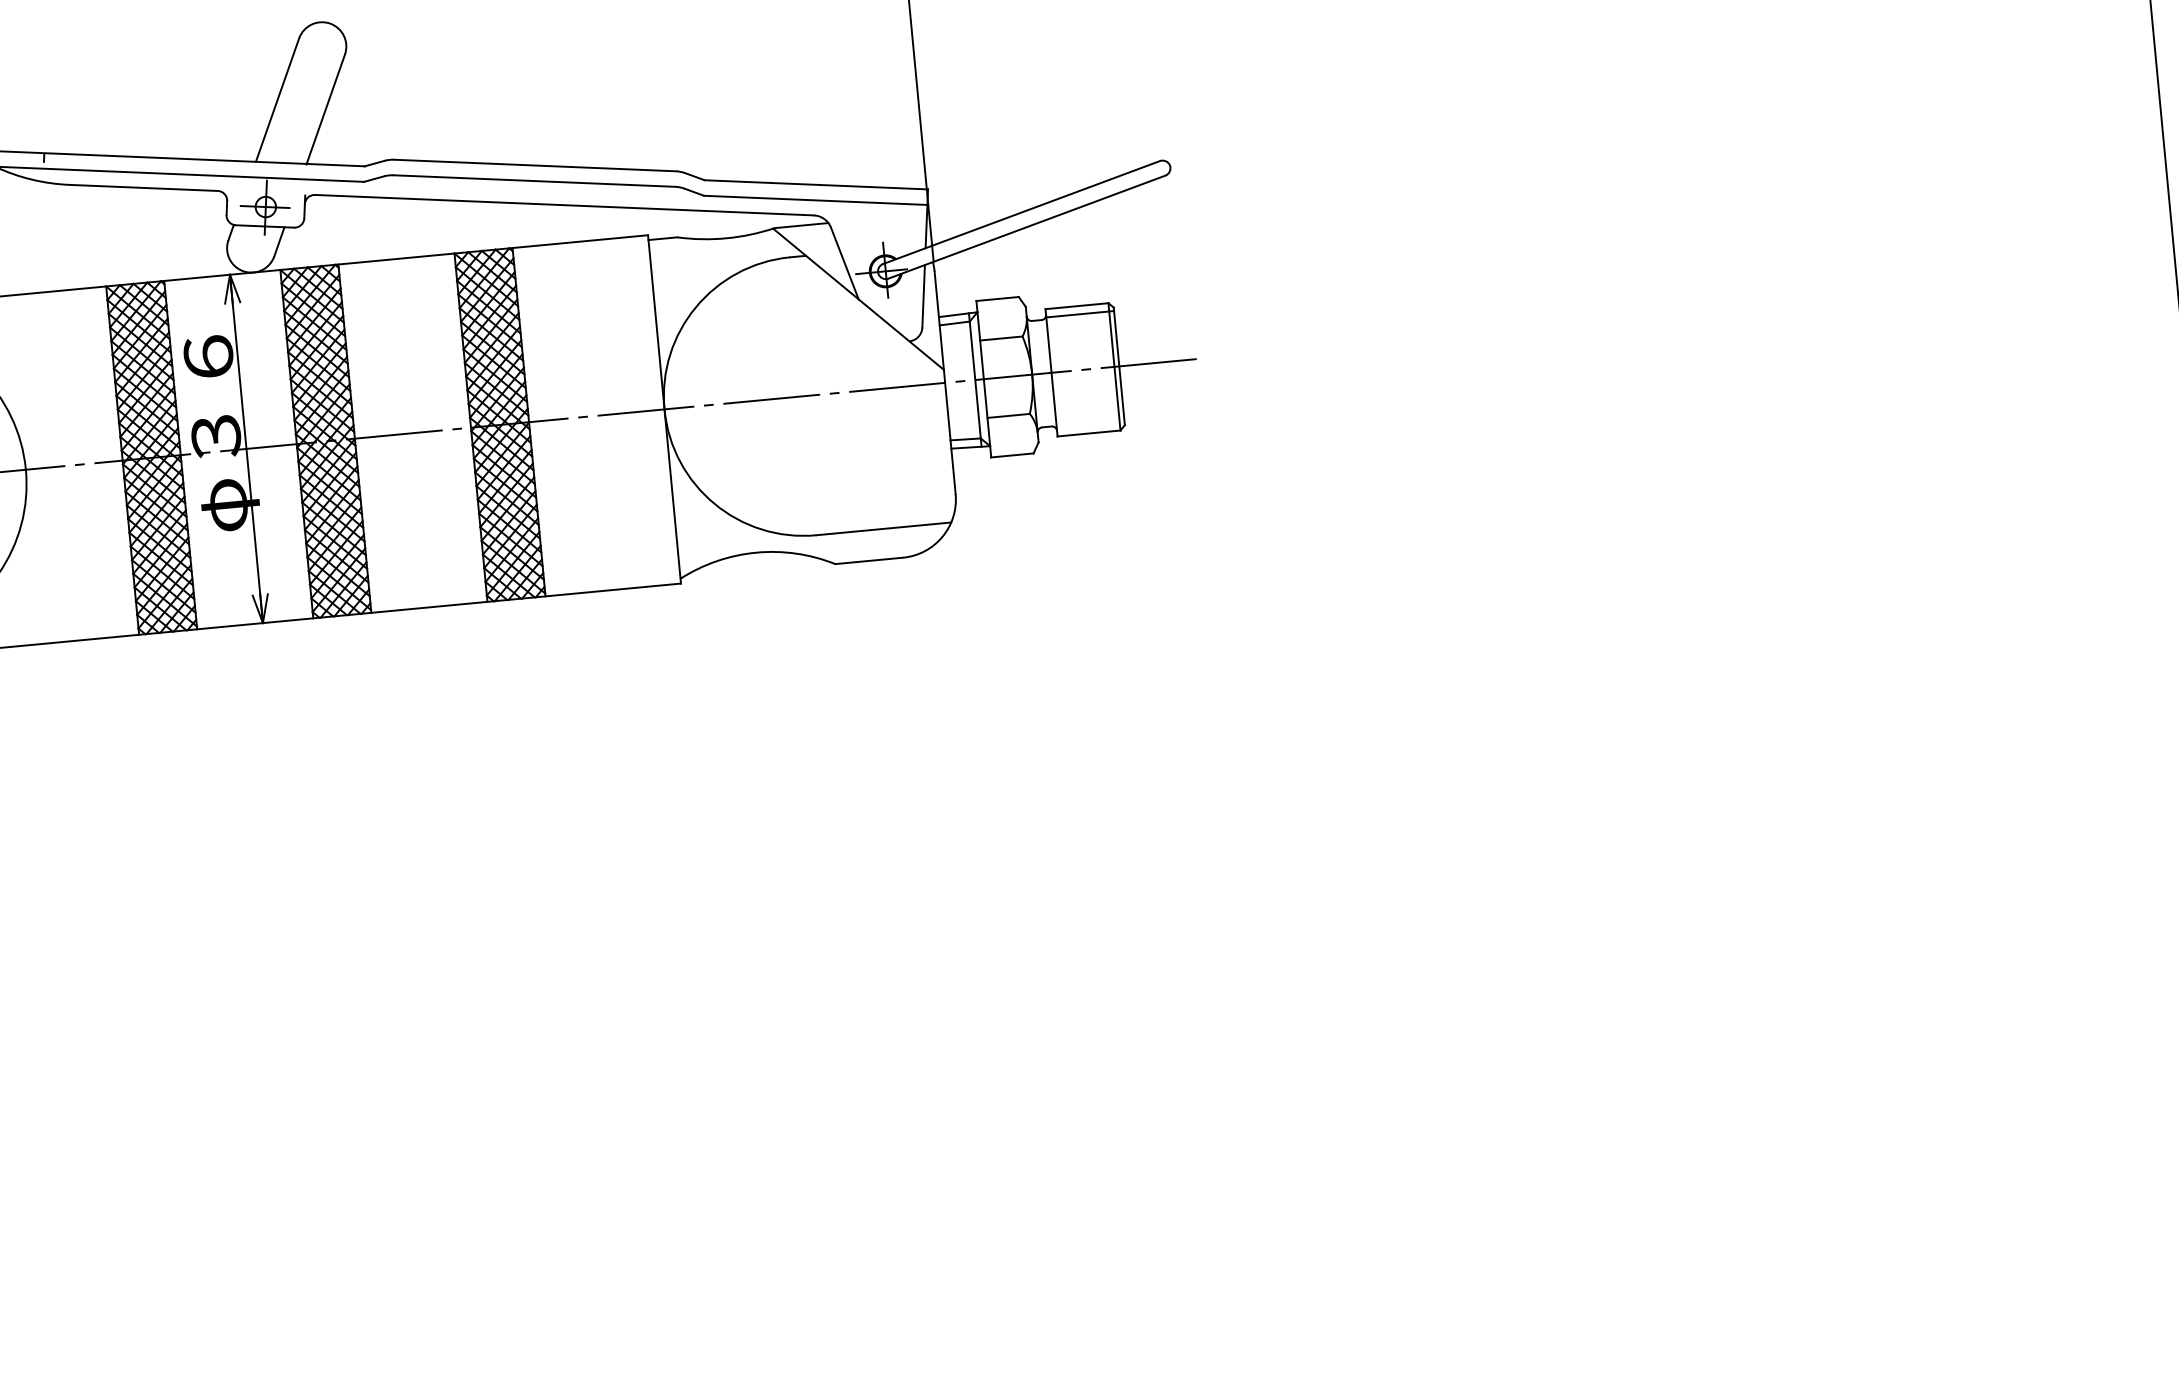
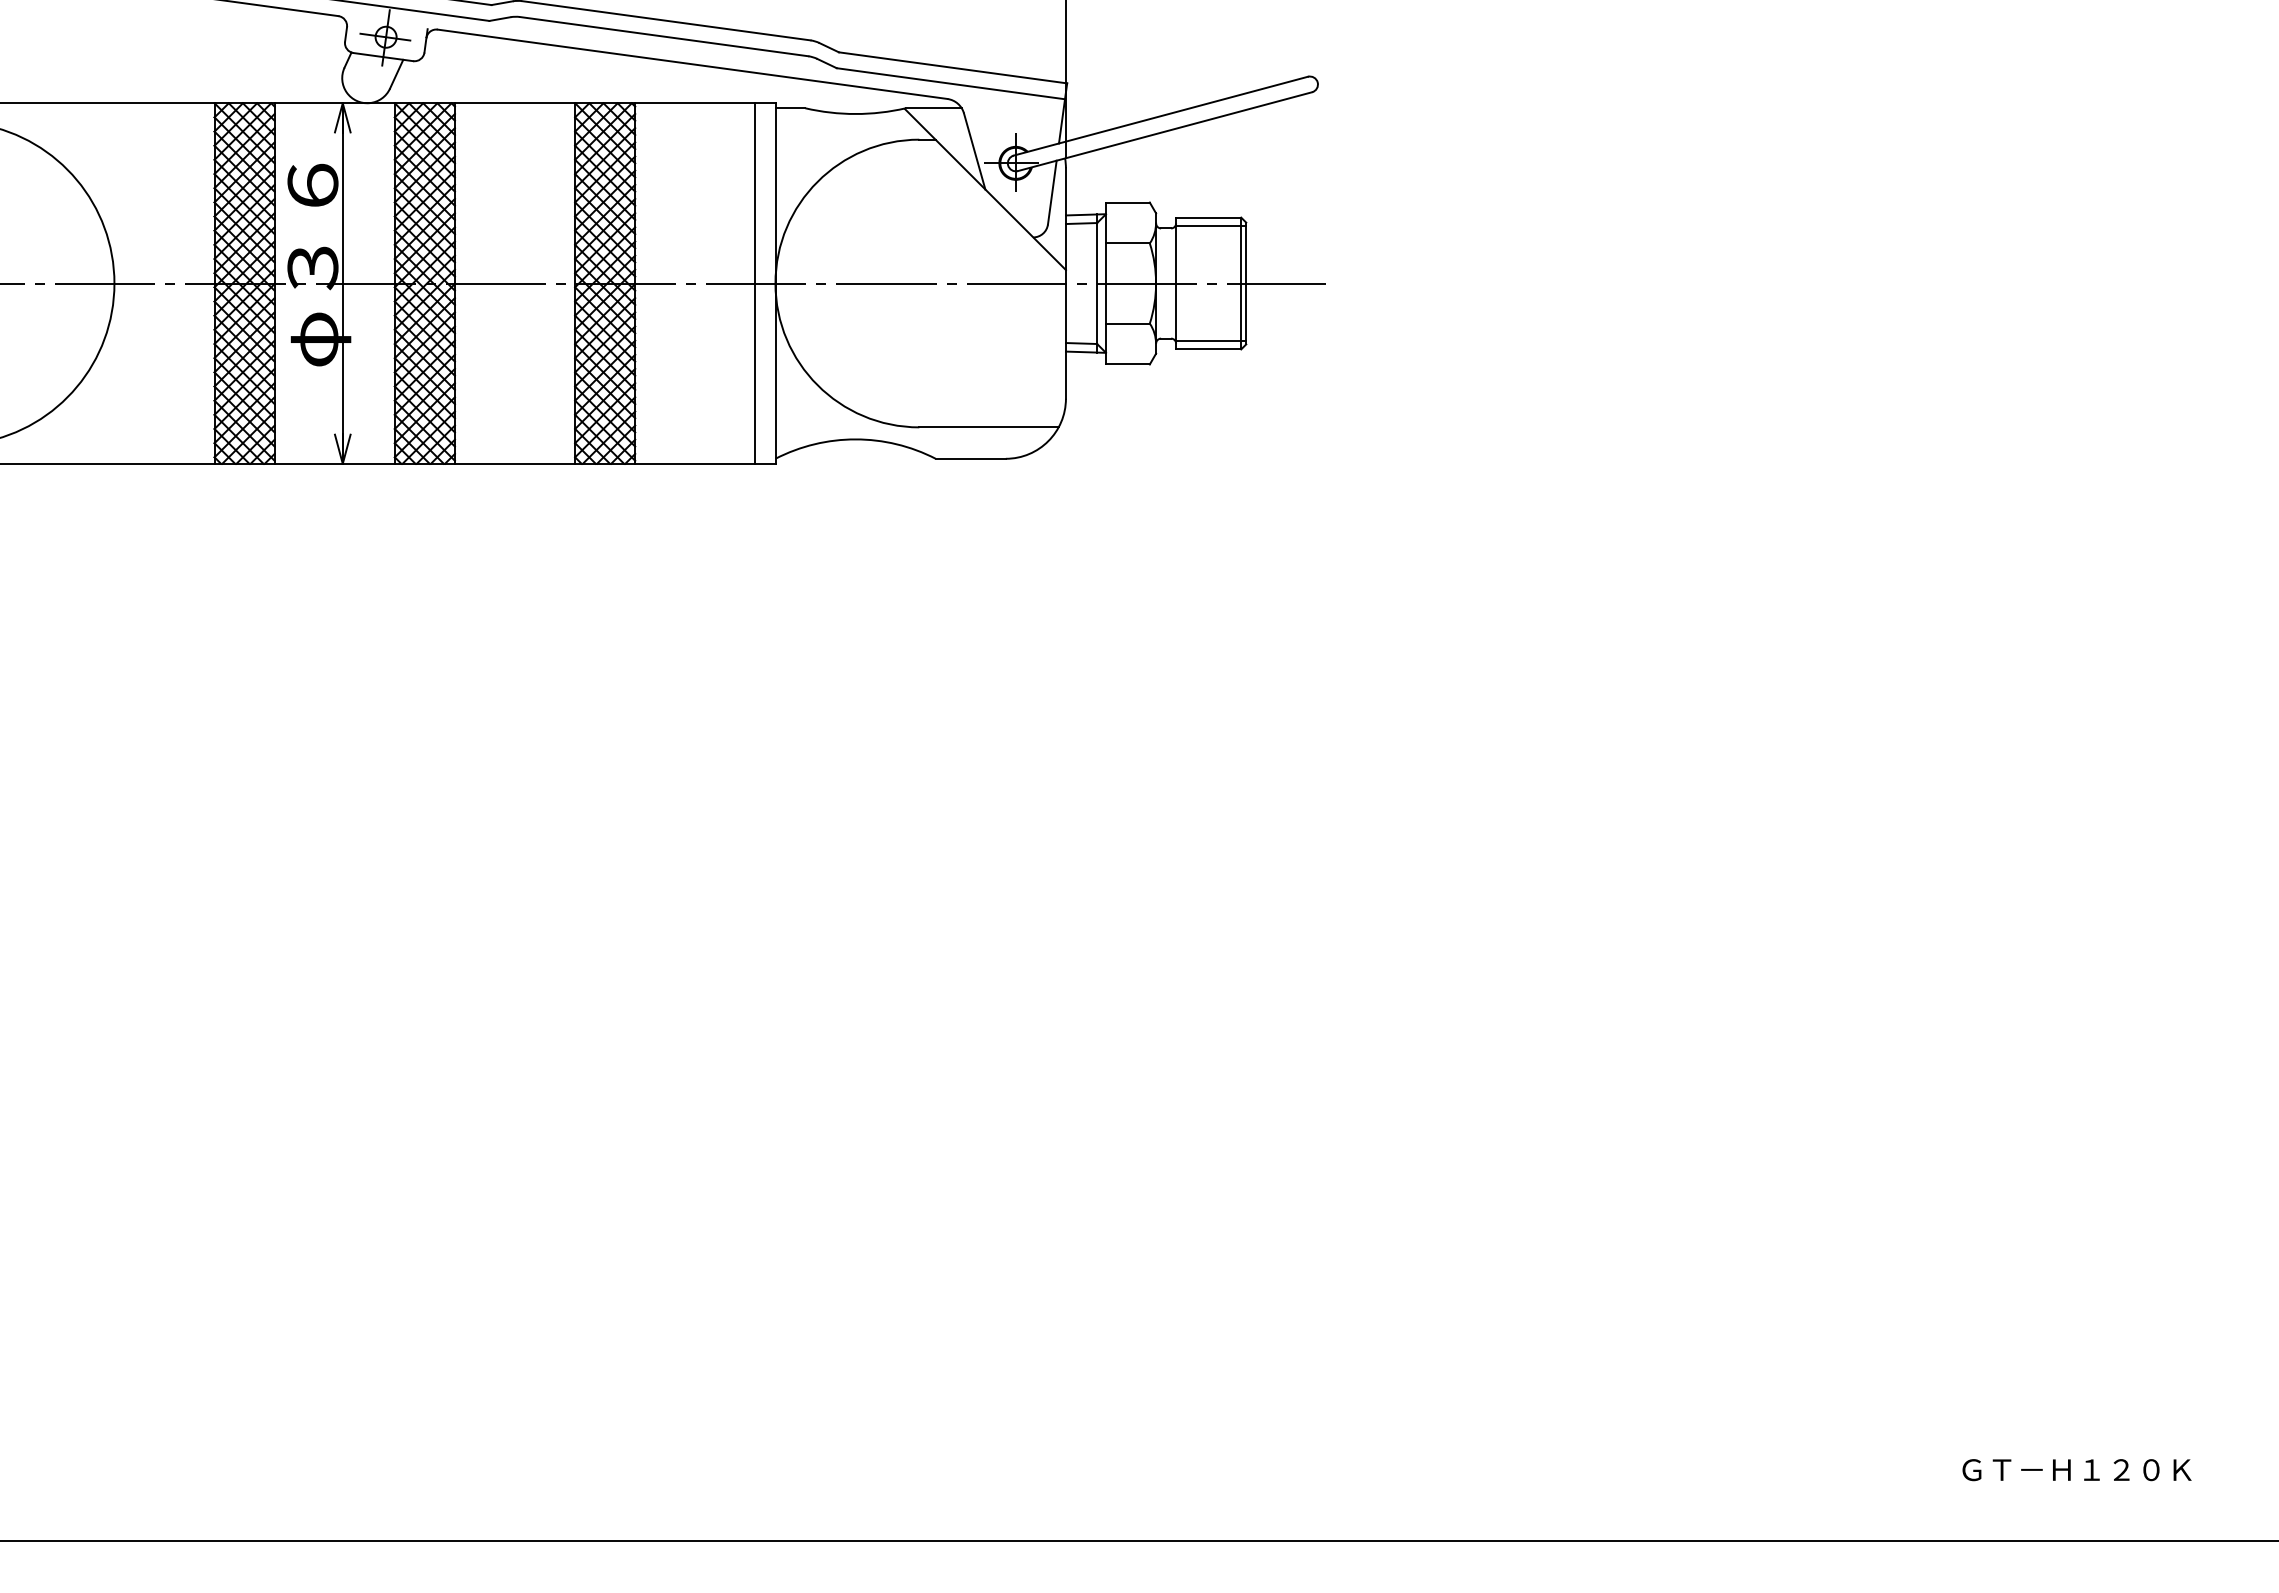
line: (645, 411) -> (755, 283), added
line: (1090, 424) -> (1211, 340), added

